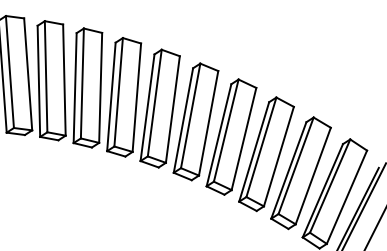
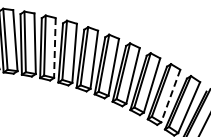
line: (99, 88) -> (54, 48), solid -> dashed
line: (312, 176) -> (170, 96), solid -> dashed

